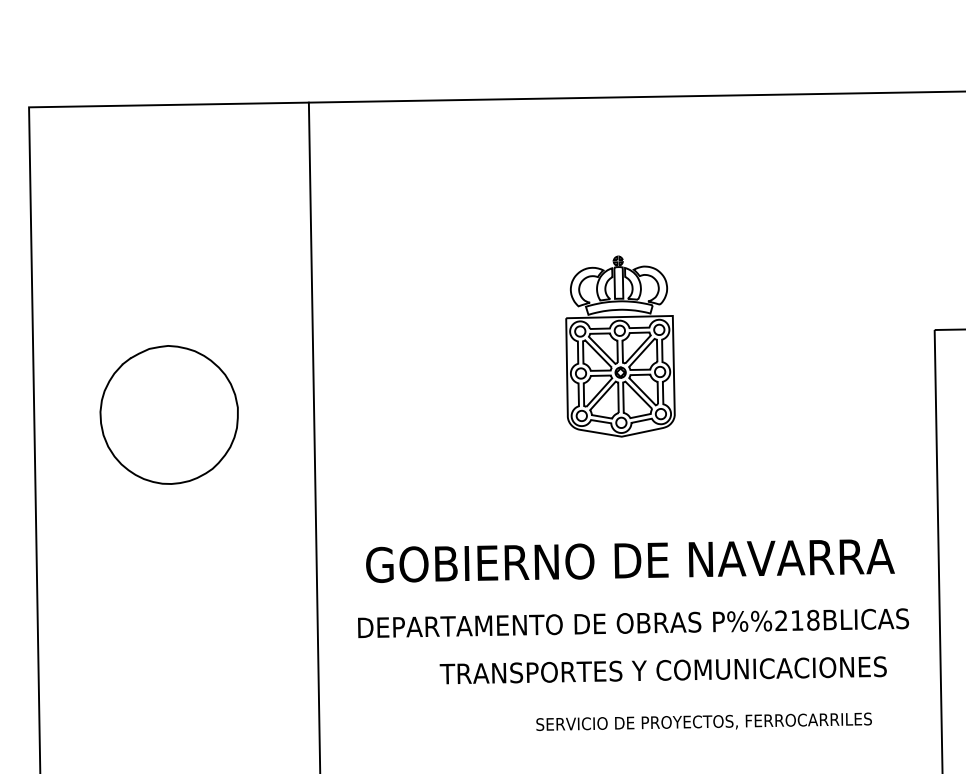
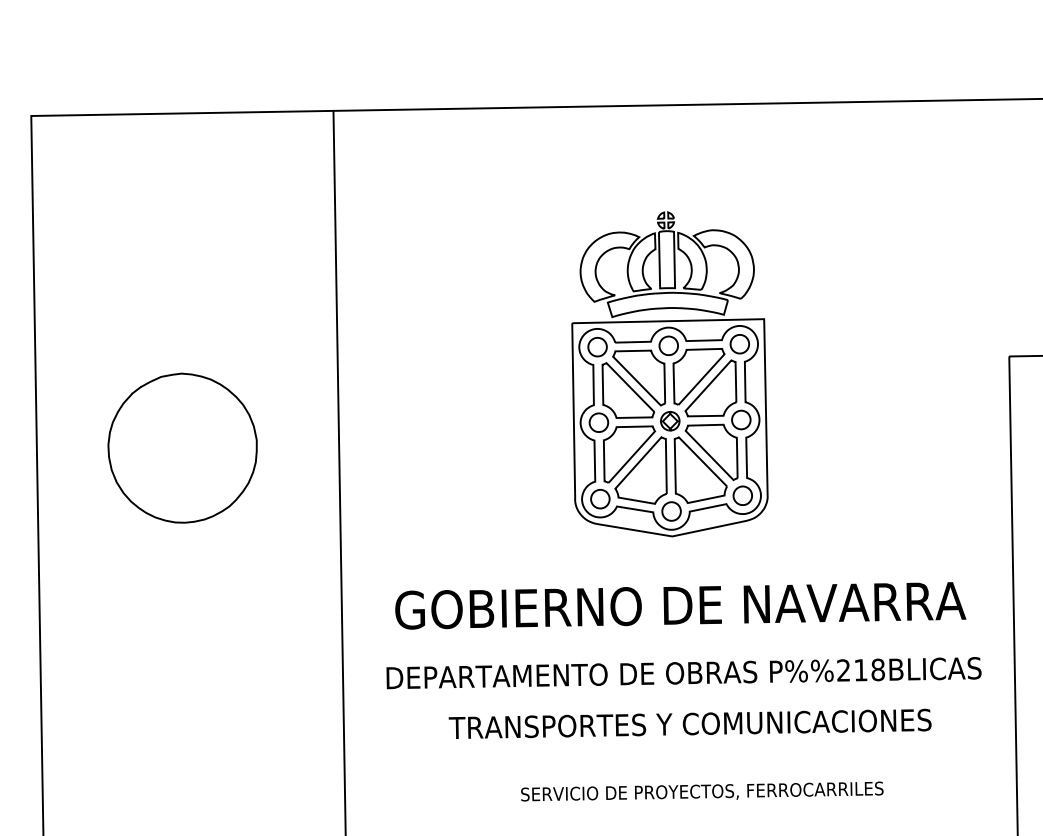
part: (620, 346) -> (669, 374), size x1.67
text: (662, 669) -> (689, 723), moved
text: (704, 721) -> (702, 791), moved

